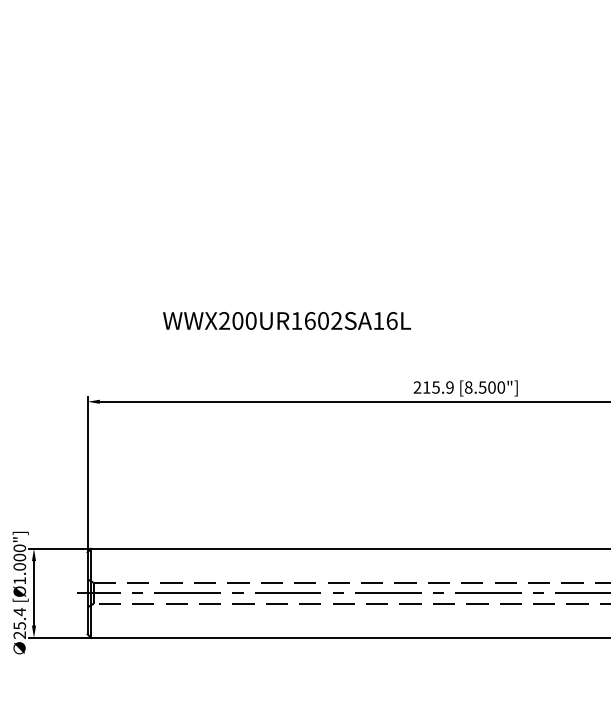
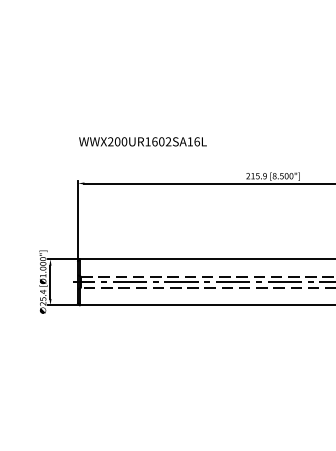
text: (286, 320) -> (142, 141), moved

